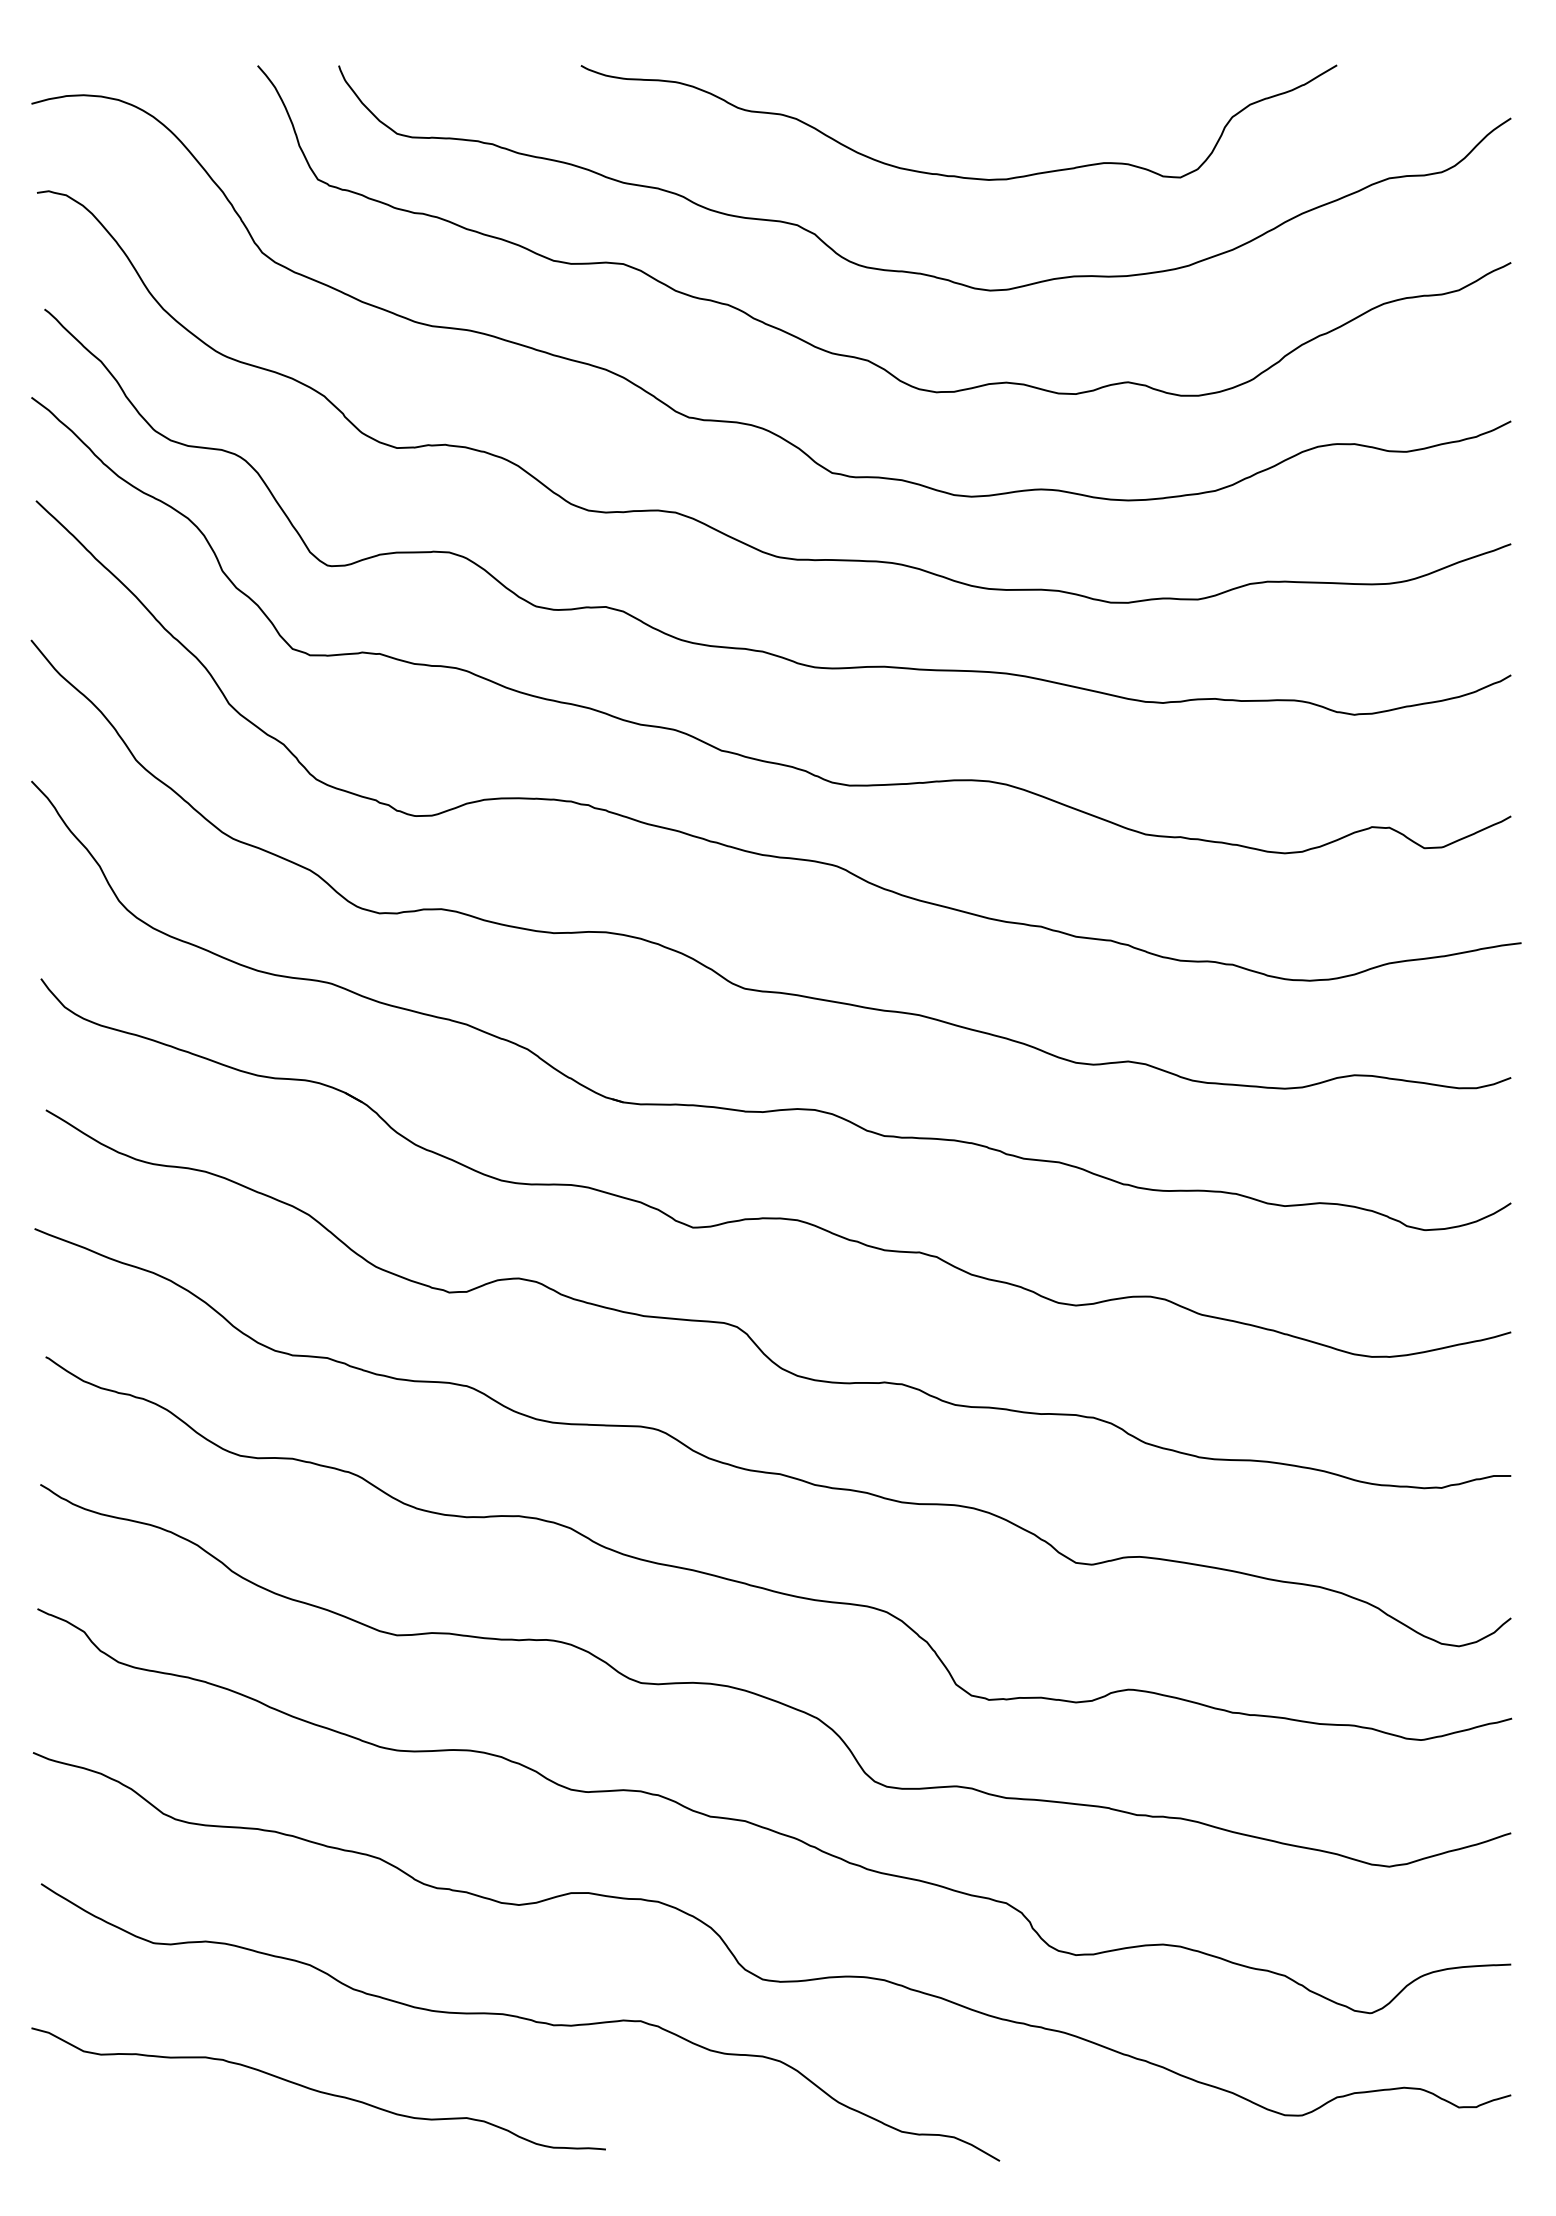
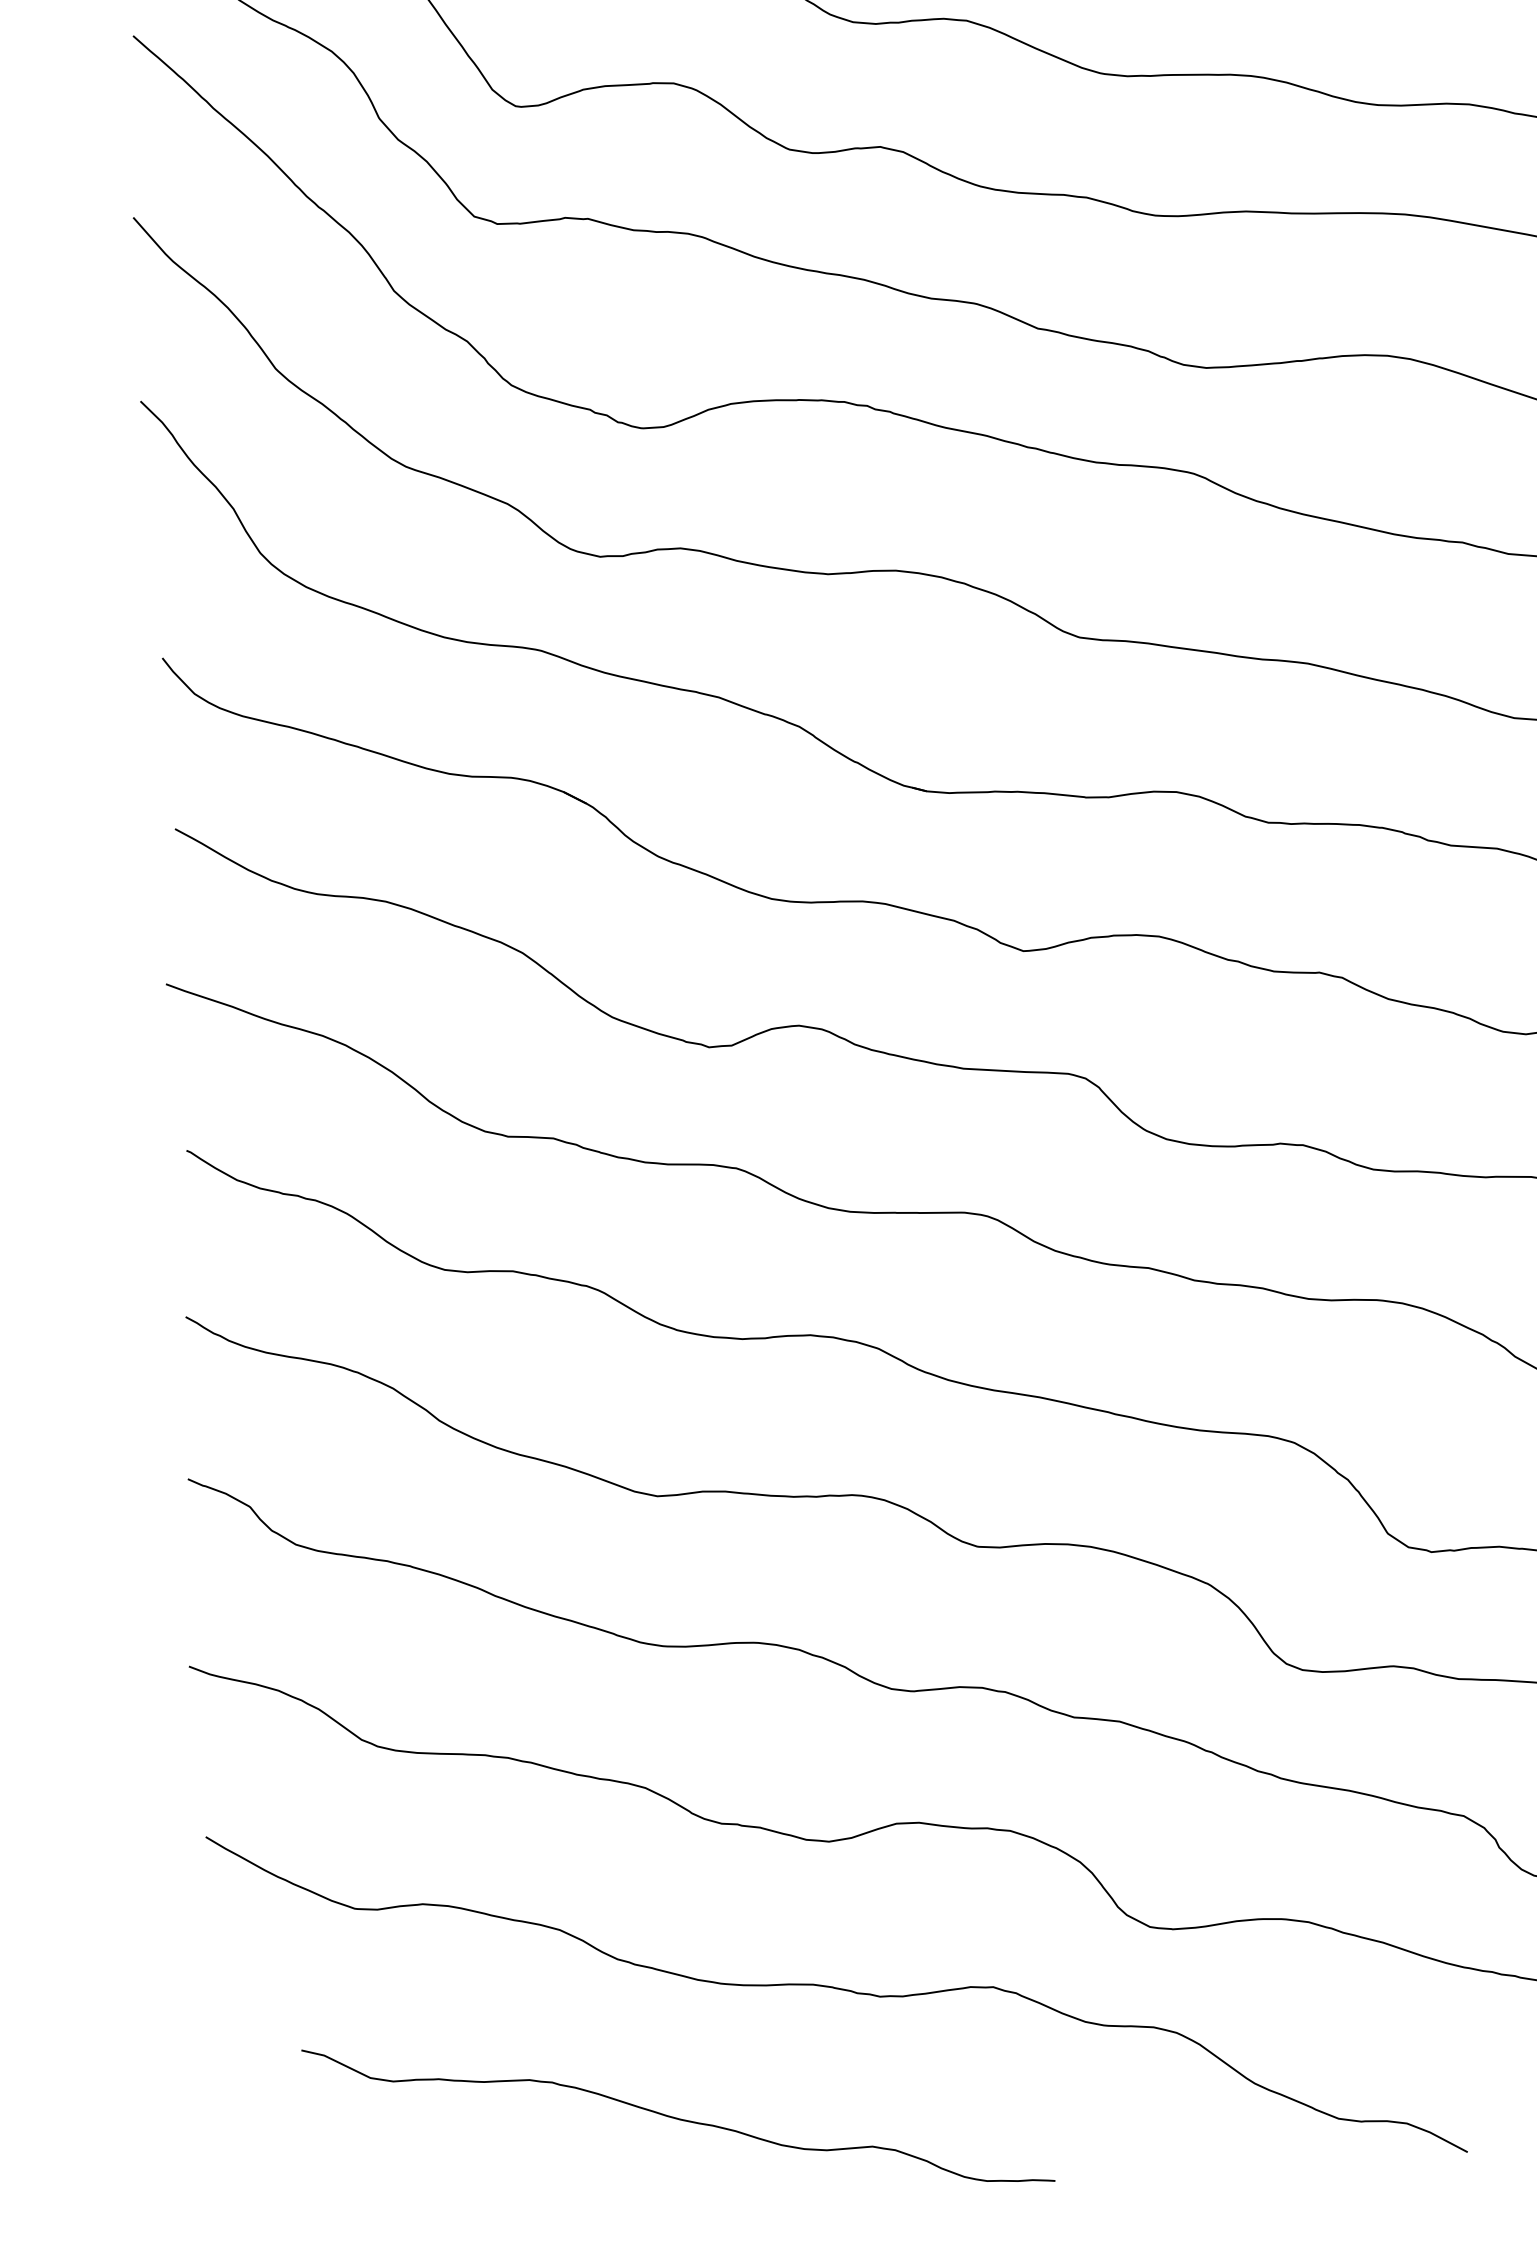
curve: (318, 2090) -> (678, 2117), moved

